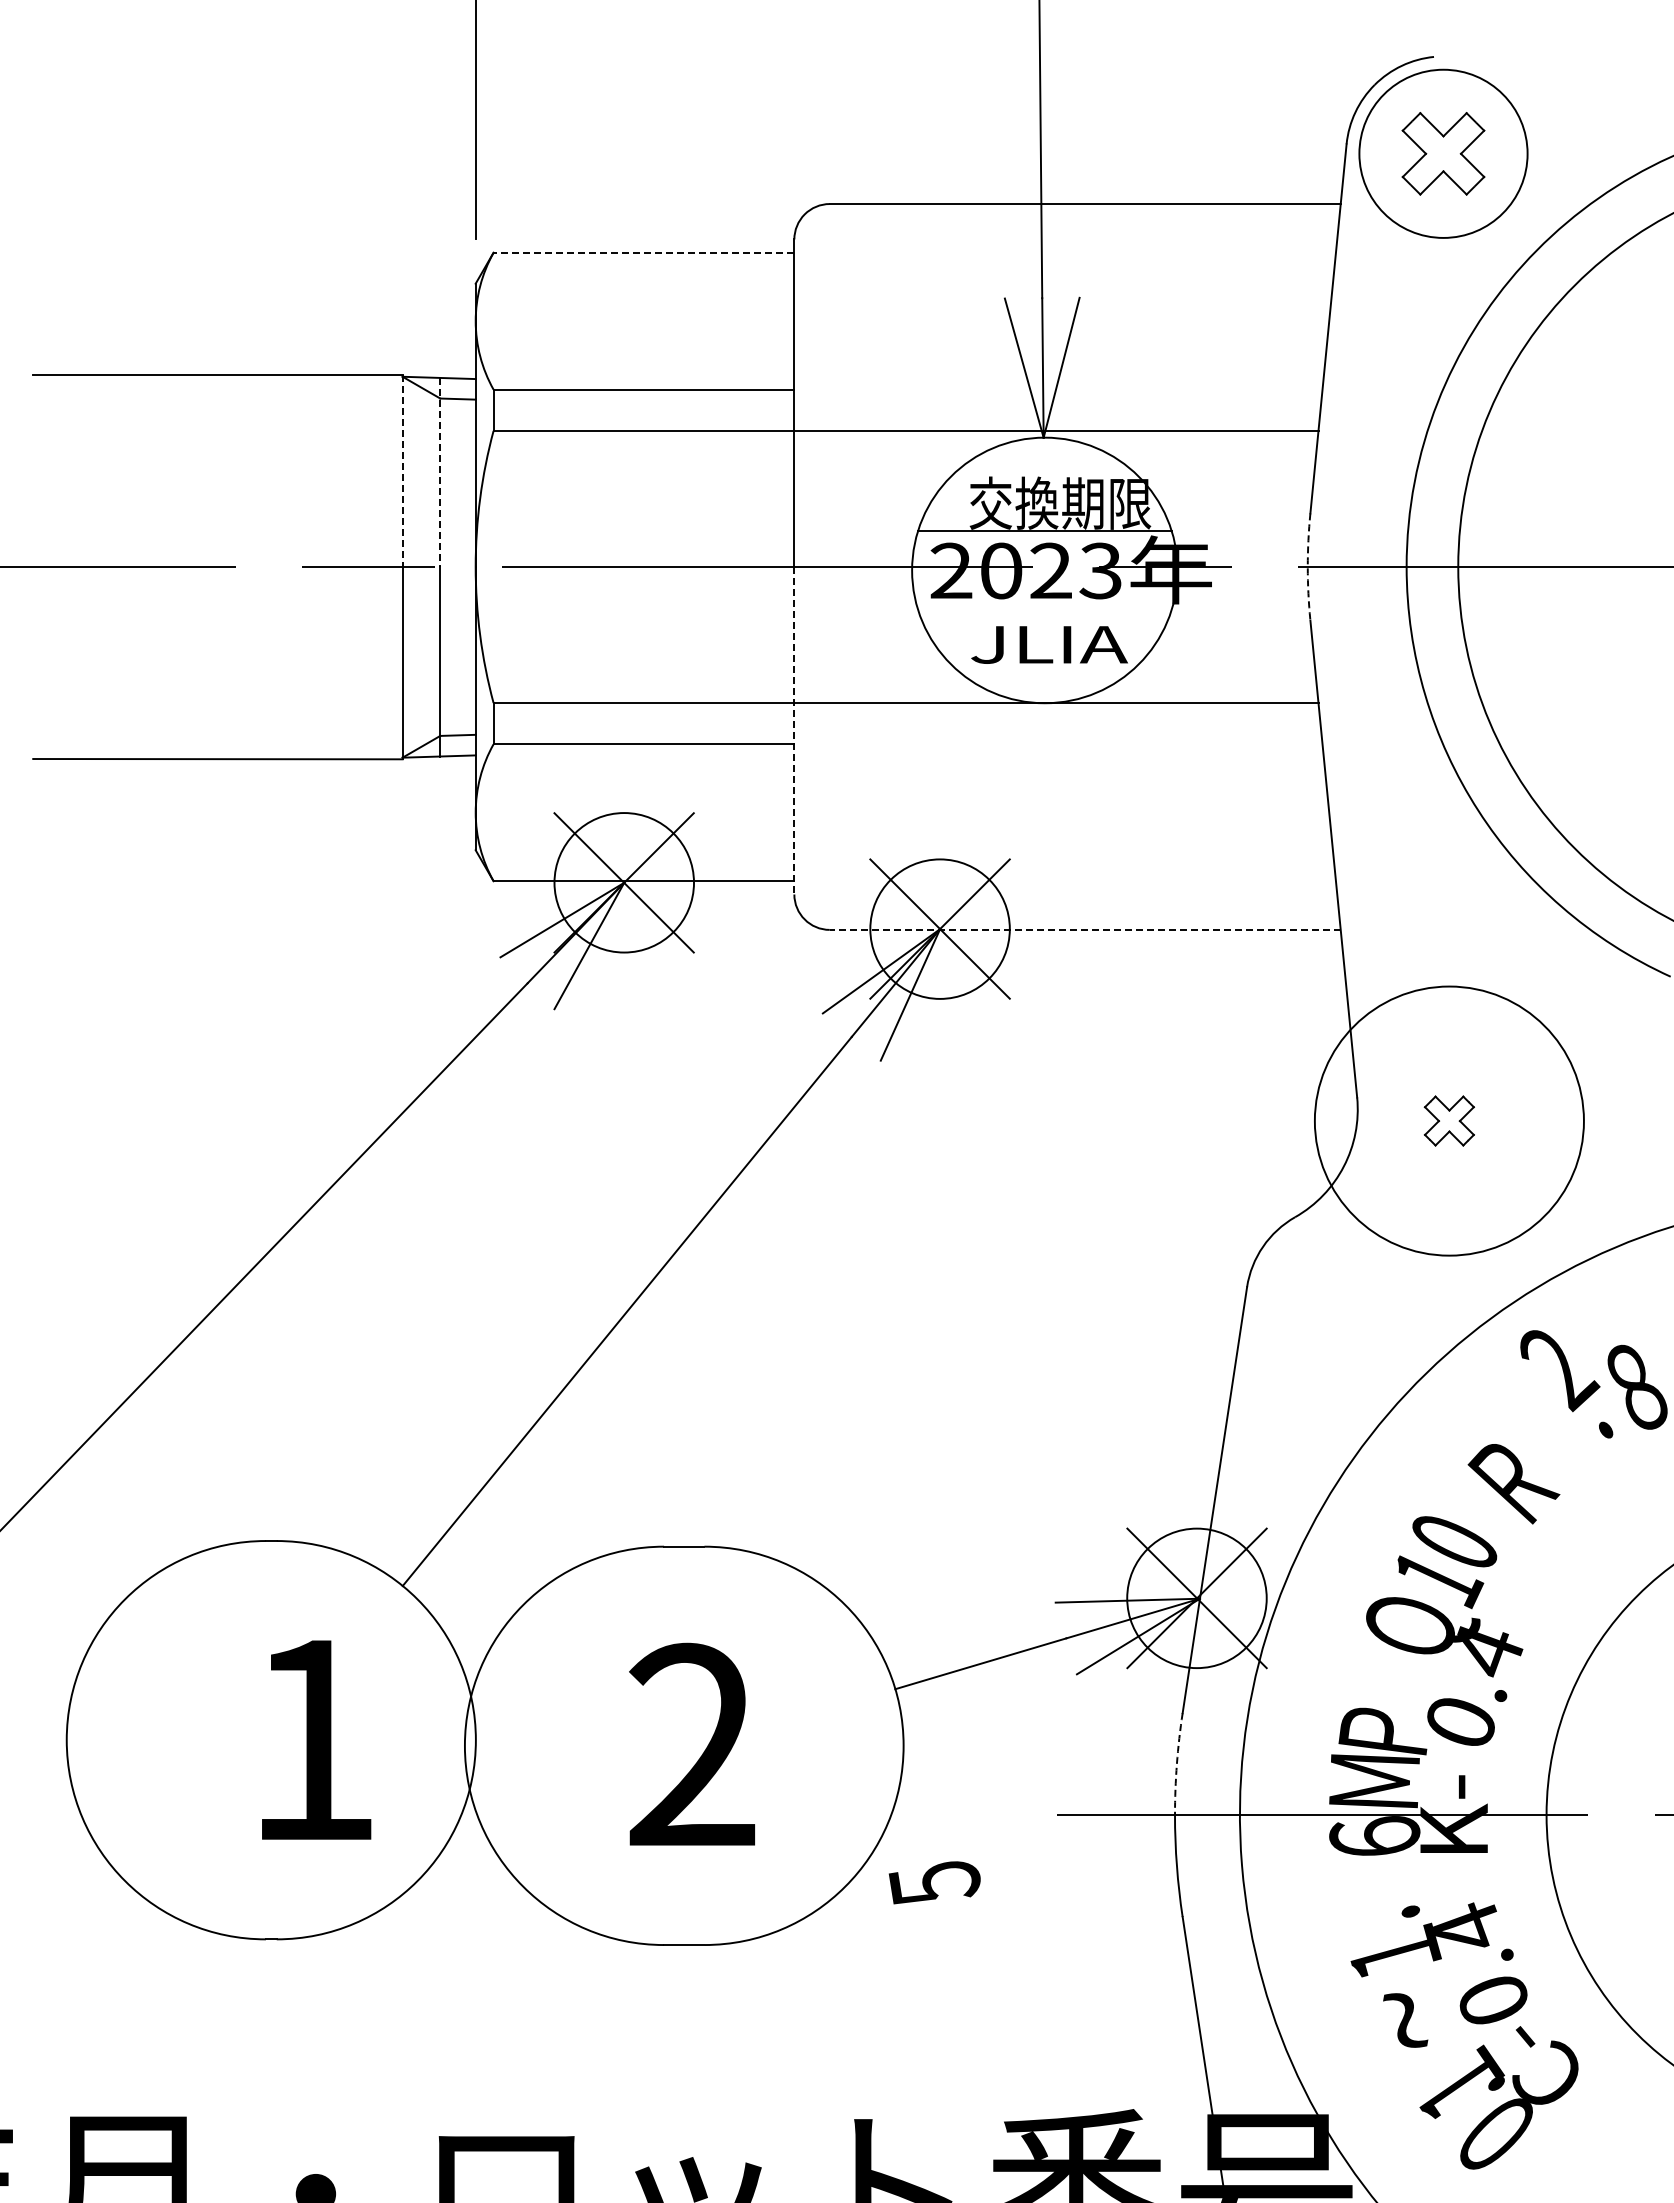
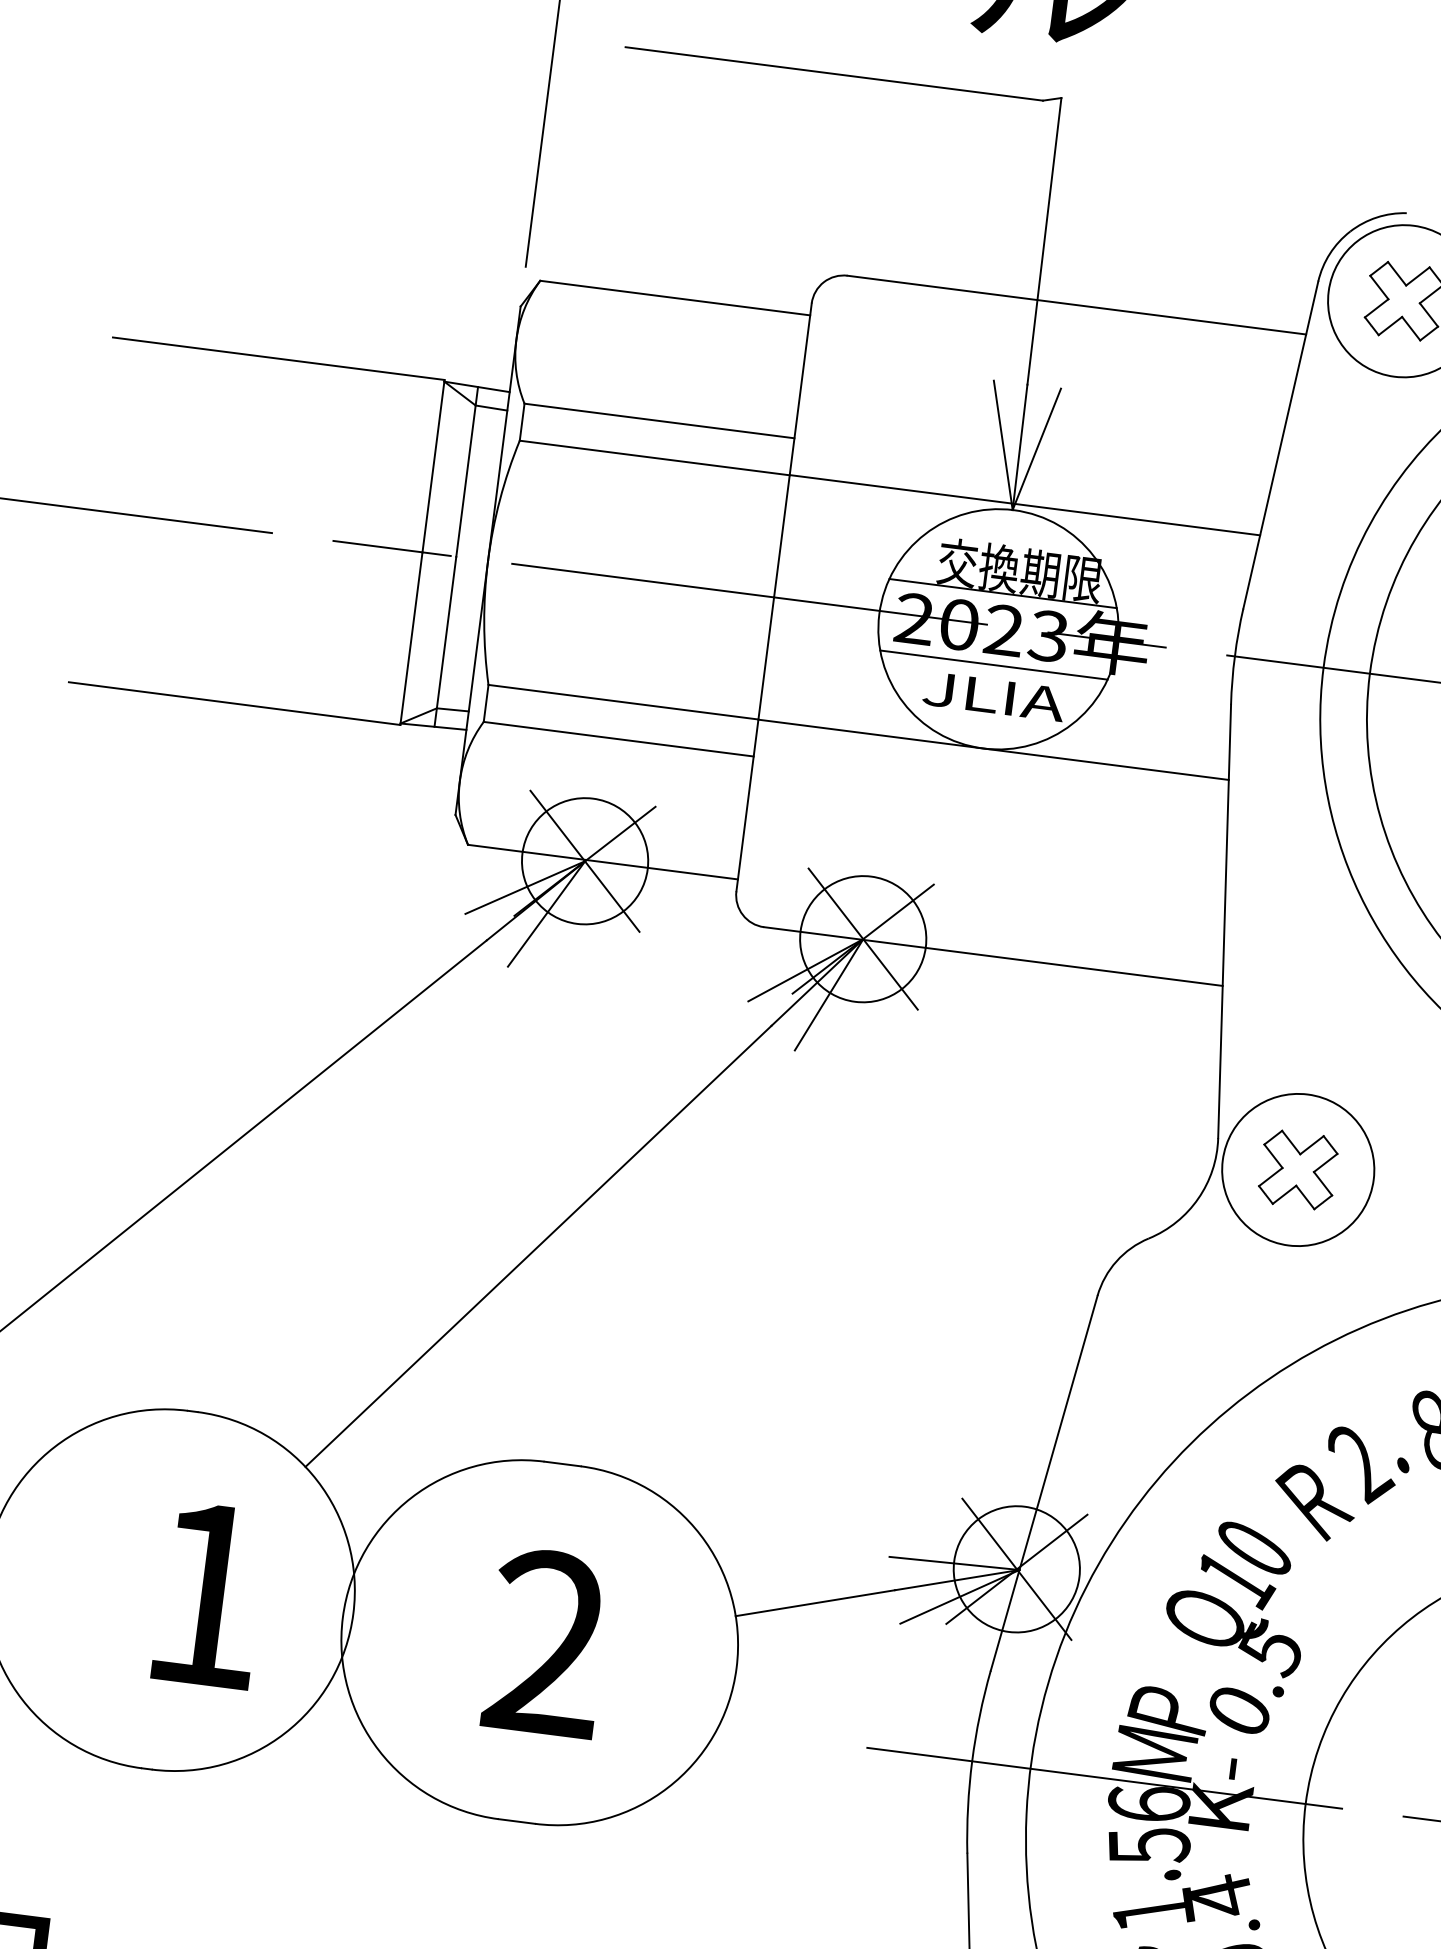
line: (643, 252) -> (674, 297), dashed -> solid
line: (402, 471) -> (433, 466), dashed -> solid
line: (440, 472) -> (467, 471), dashed -> solid
arc: (1307, 566) -> (1234, 655), dashed -> solid
line: (1044, 610) -> (993, 665), added
line: (794, 730) -> (755, 744), dashed -> solid
line: (1084, 929) -> (992, 956), dashed -> solid
part: (1449, 1120) -> (1298, 1169), size x1.67
circle: (1449, 1121) -> (1298, 1170), size x0.62
text: (1560, 1371) -> (1361, 1466), moved
text: (1486, 1651) -> (1270, 1650), 0.4 -> 0.5
arc: (1176, 1764) -> (979, 1716), dashed -> solid
text: (934, 1882) -> (1148, 1845), moved

